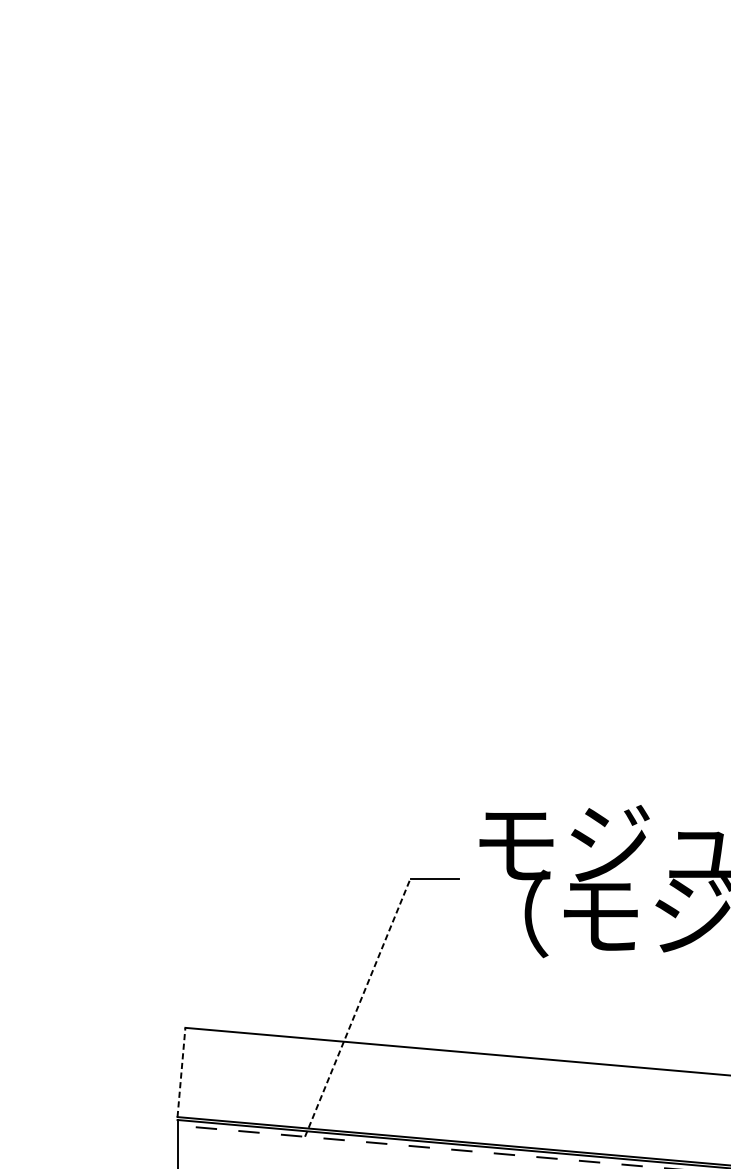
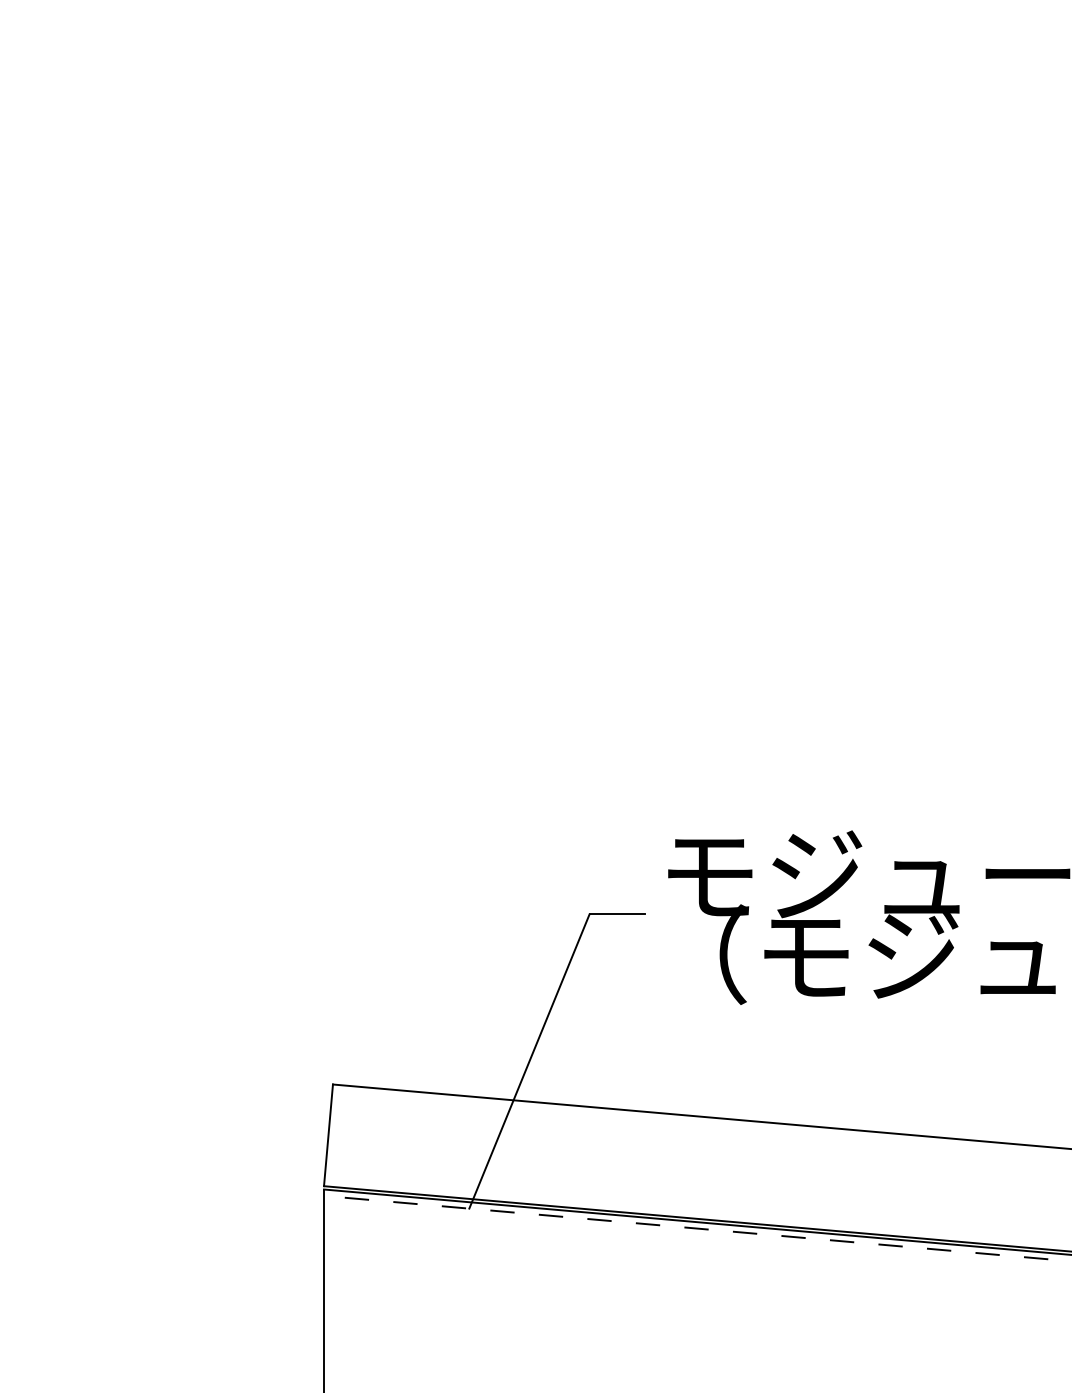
line: (357, 1007) -> (529, 1061), dashed -> solid
line: (181, 1071) -> (328, 1134), dashed -> solid

